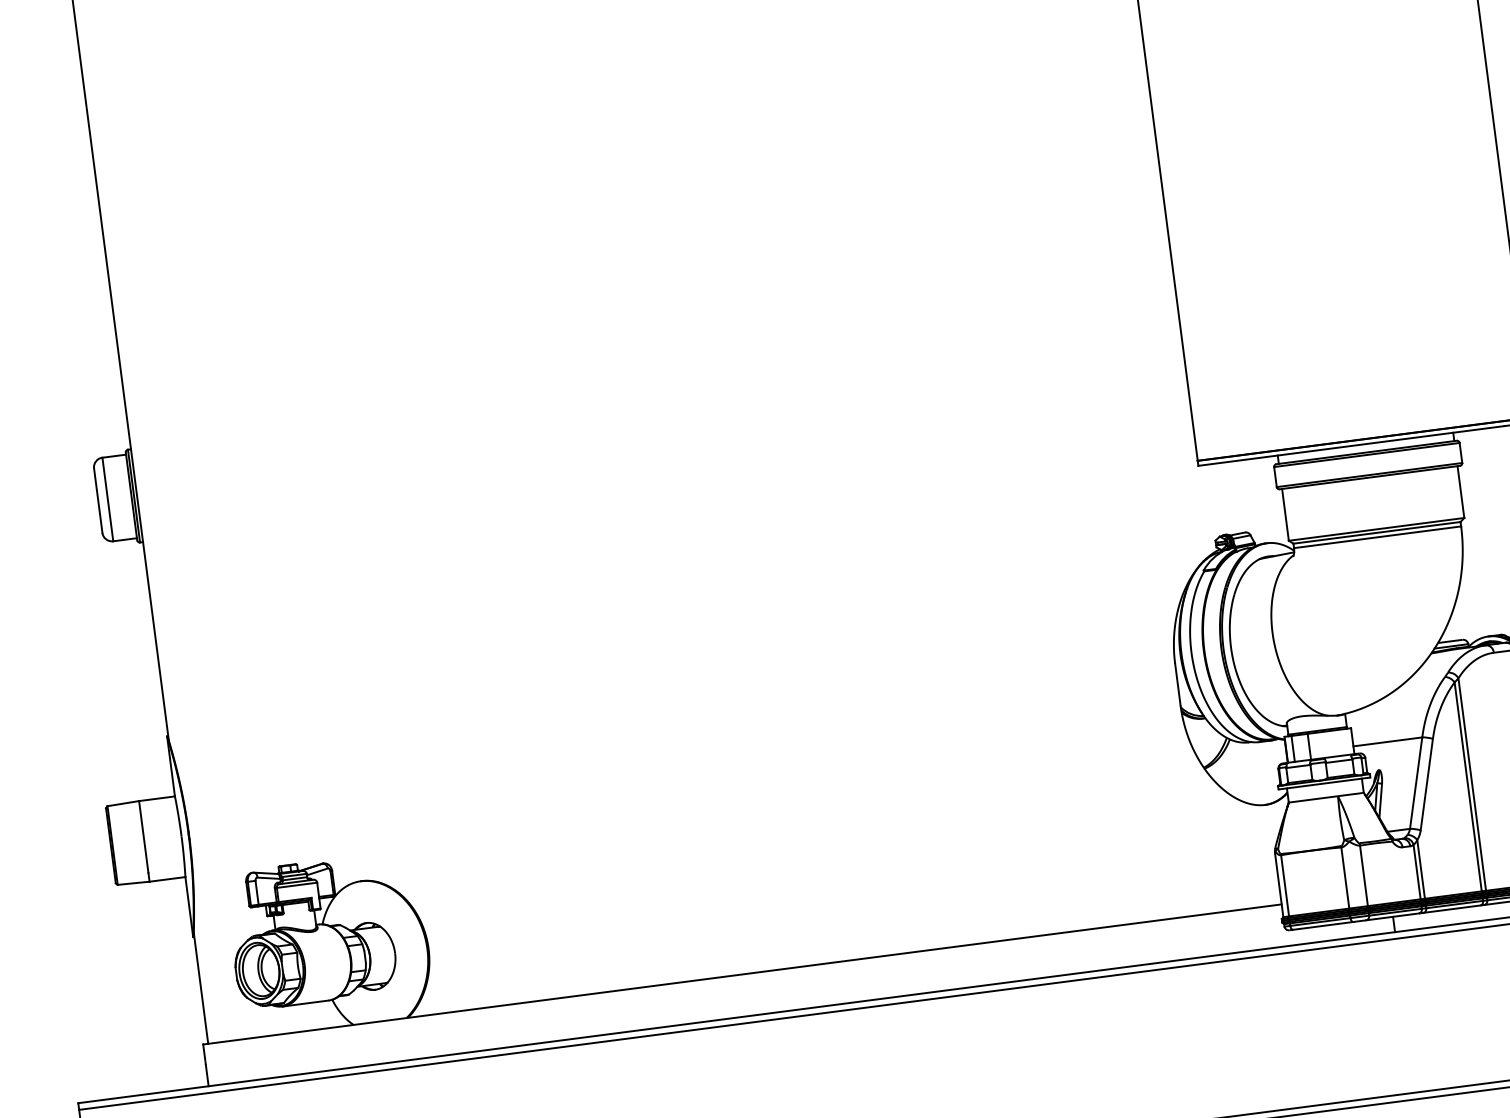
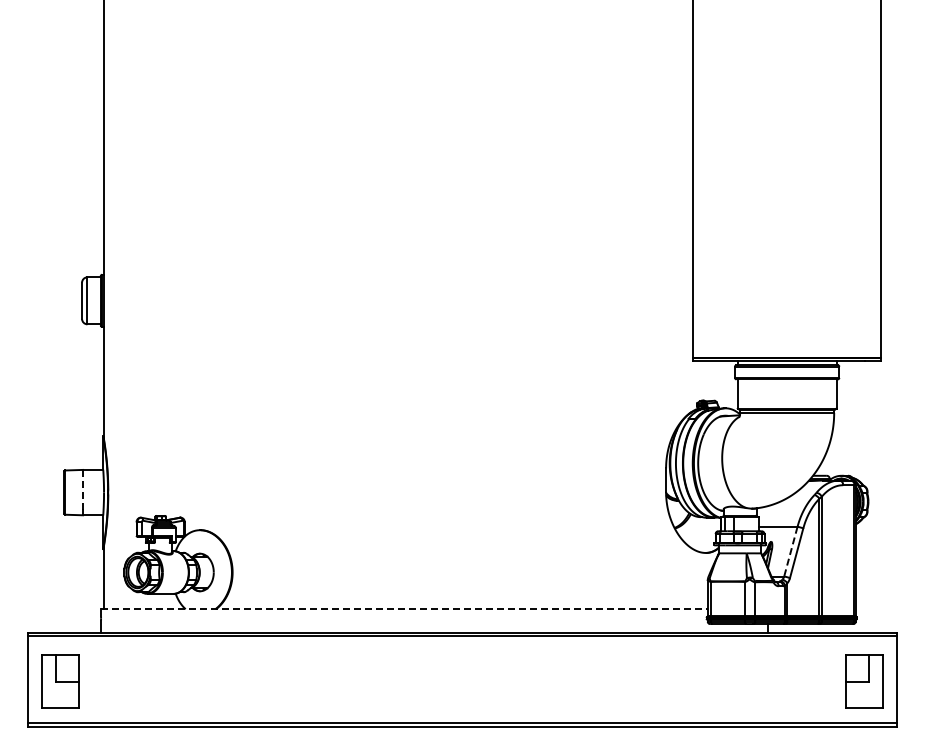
line: (1415, 782) -> (790, 551), solid -> dashed
line: (144, 837) -> (83, 490), solid -> dashed
line: (742, 975) -> (404, 609), solid -> dashed

